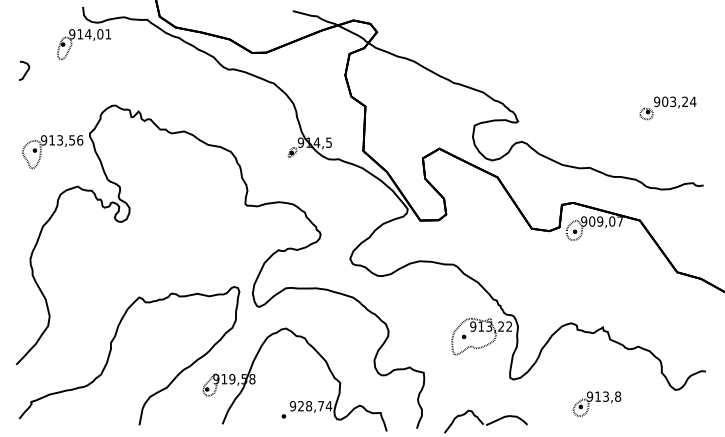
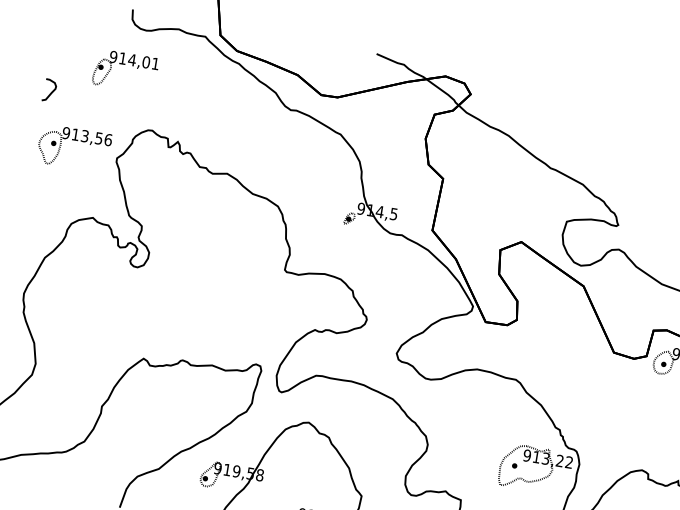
part: (84, 44) -> (125, 71), moved
curve: (26, 70) -> (52, 90), moved
part: (52, 145) -> (75, 140), moved

